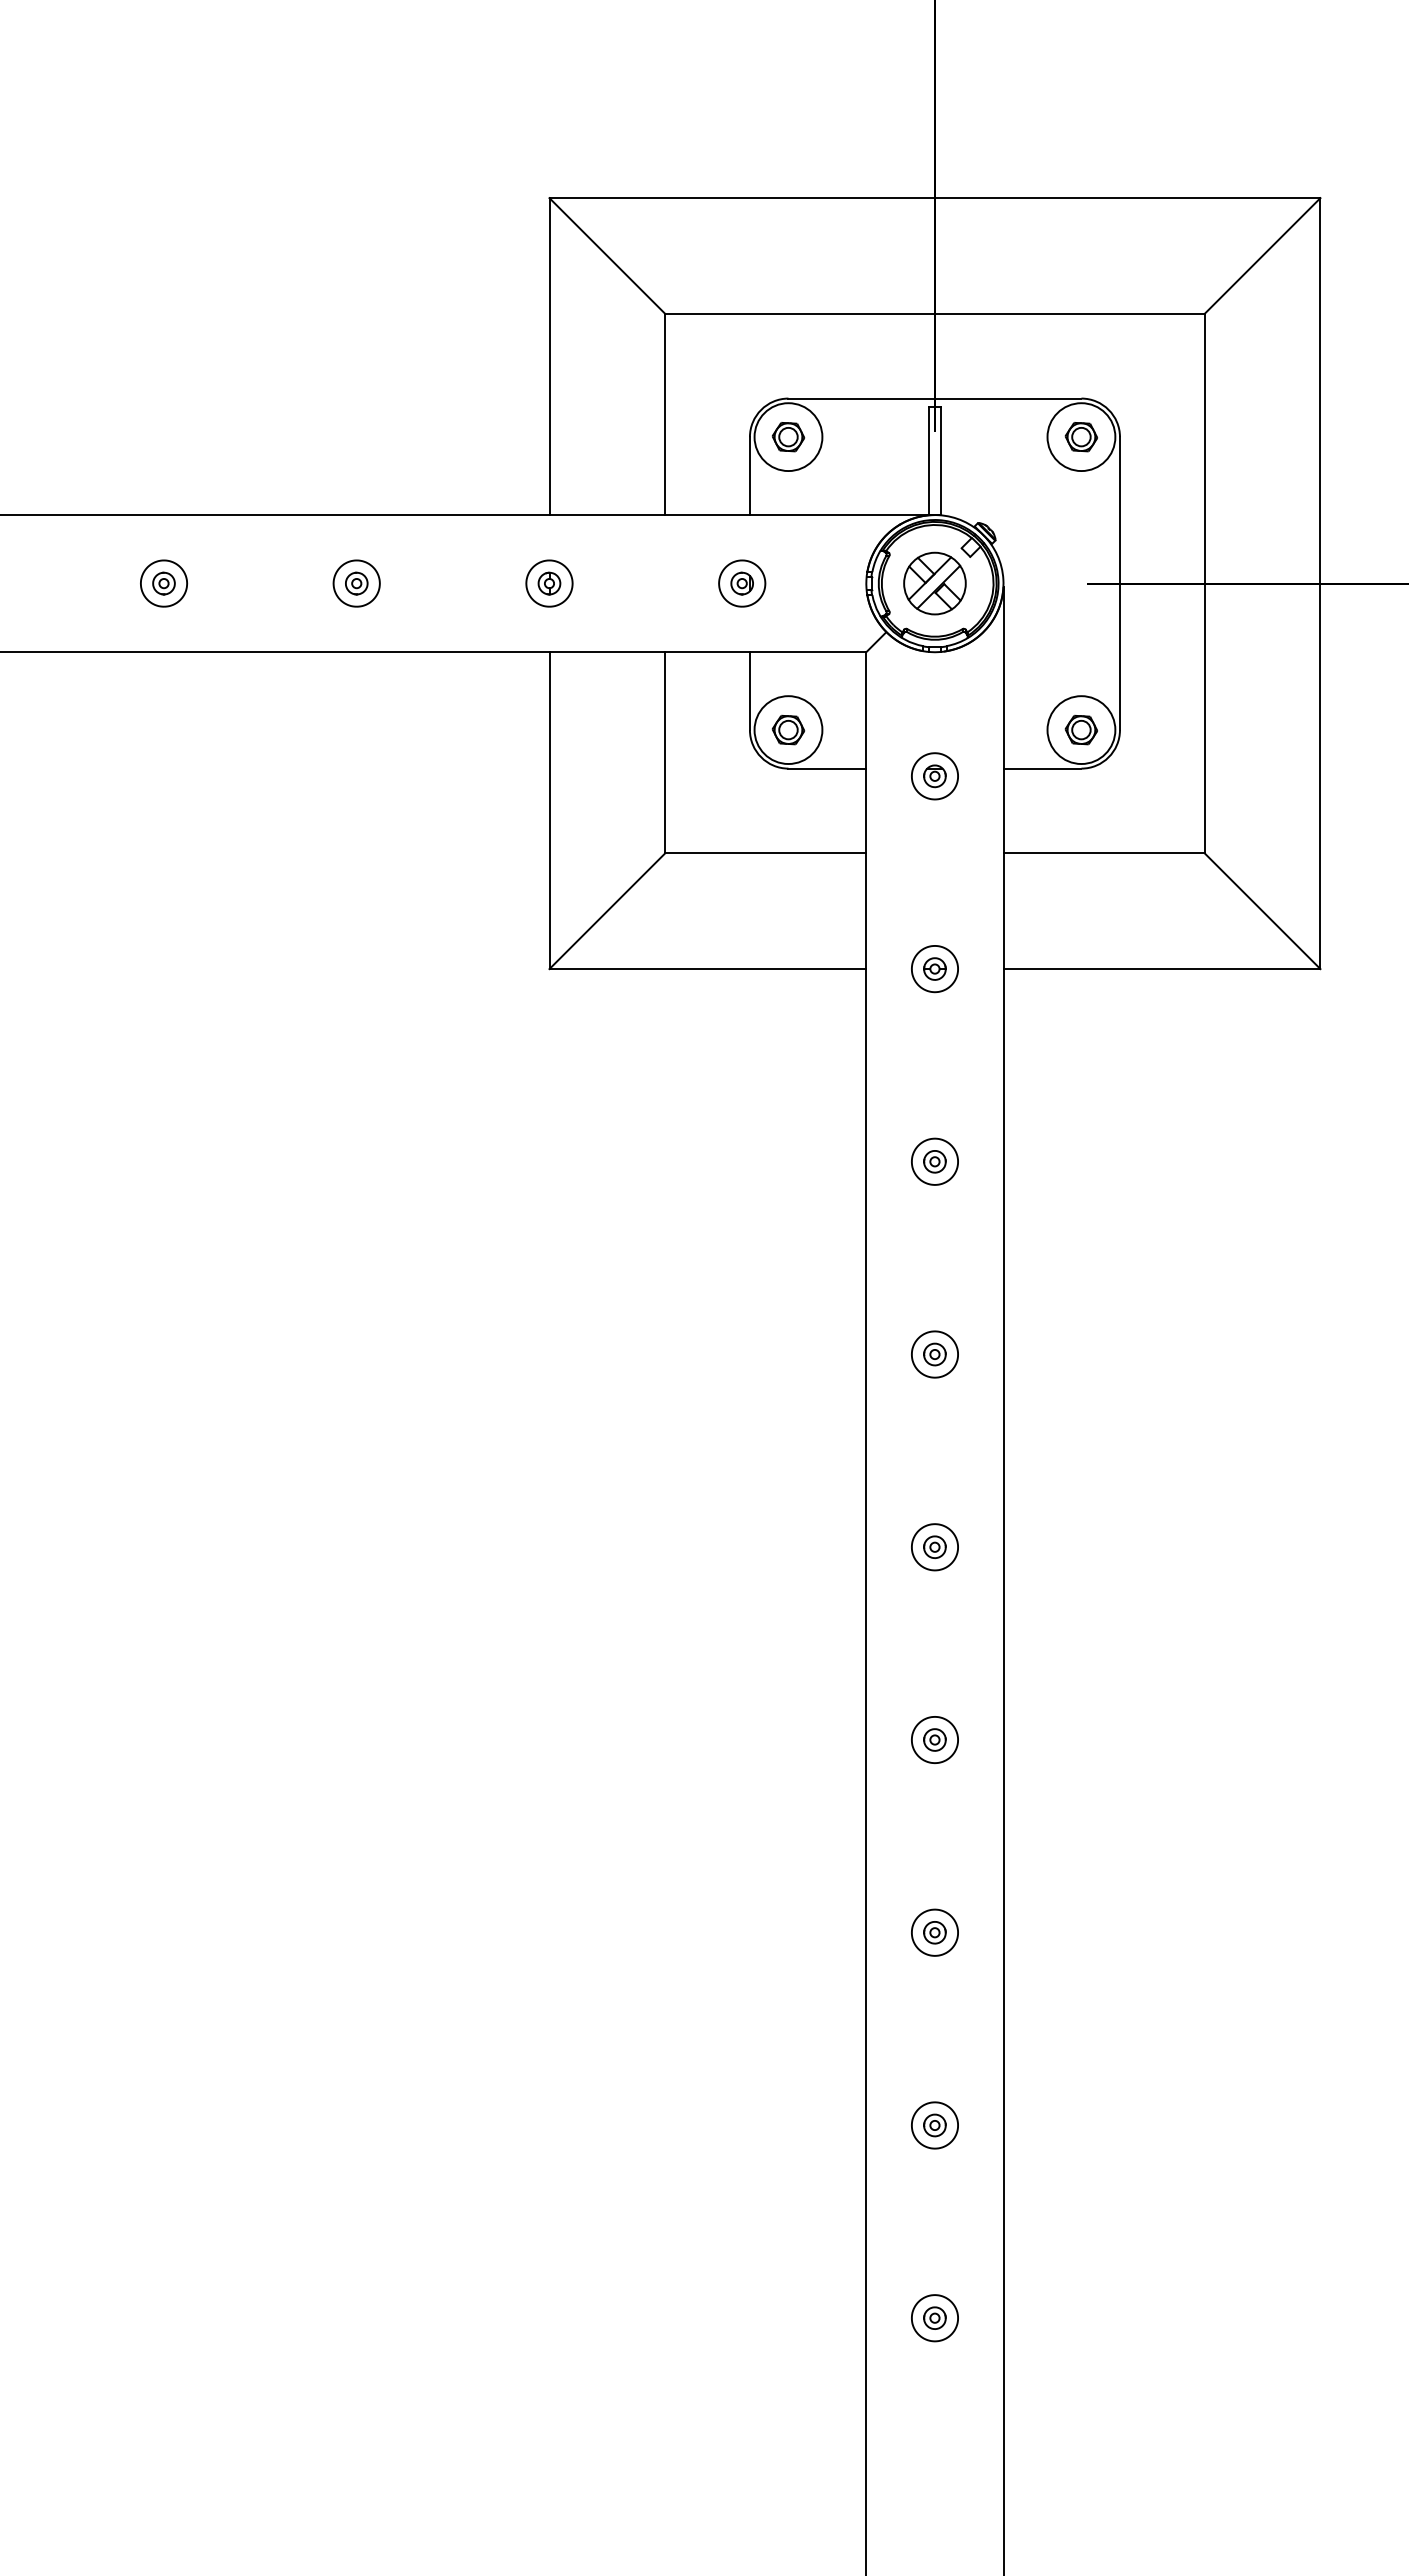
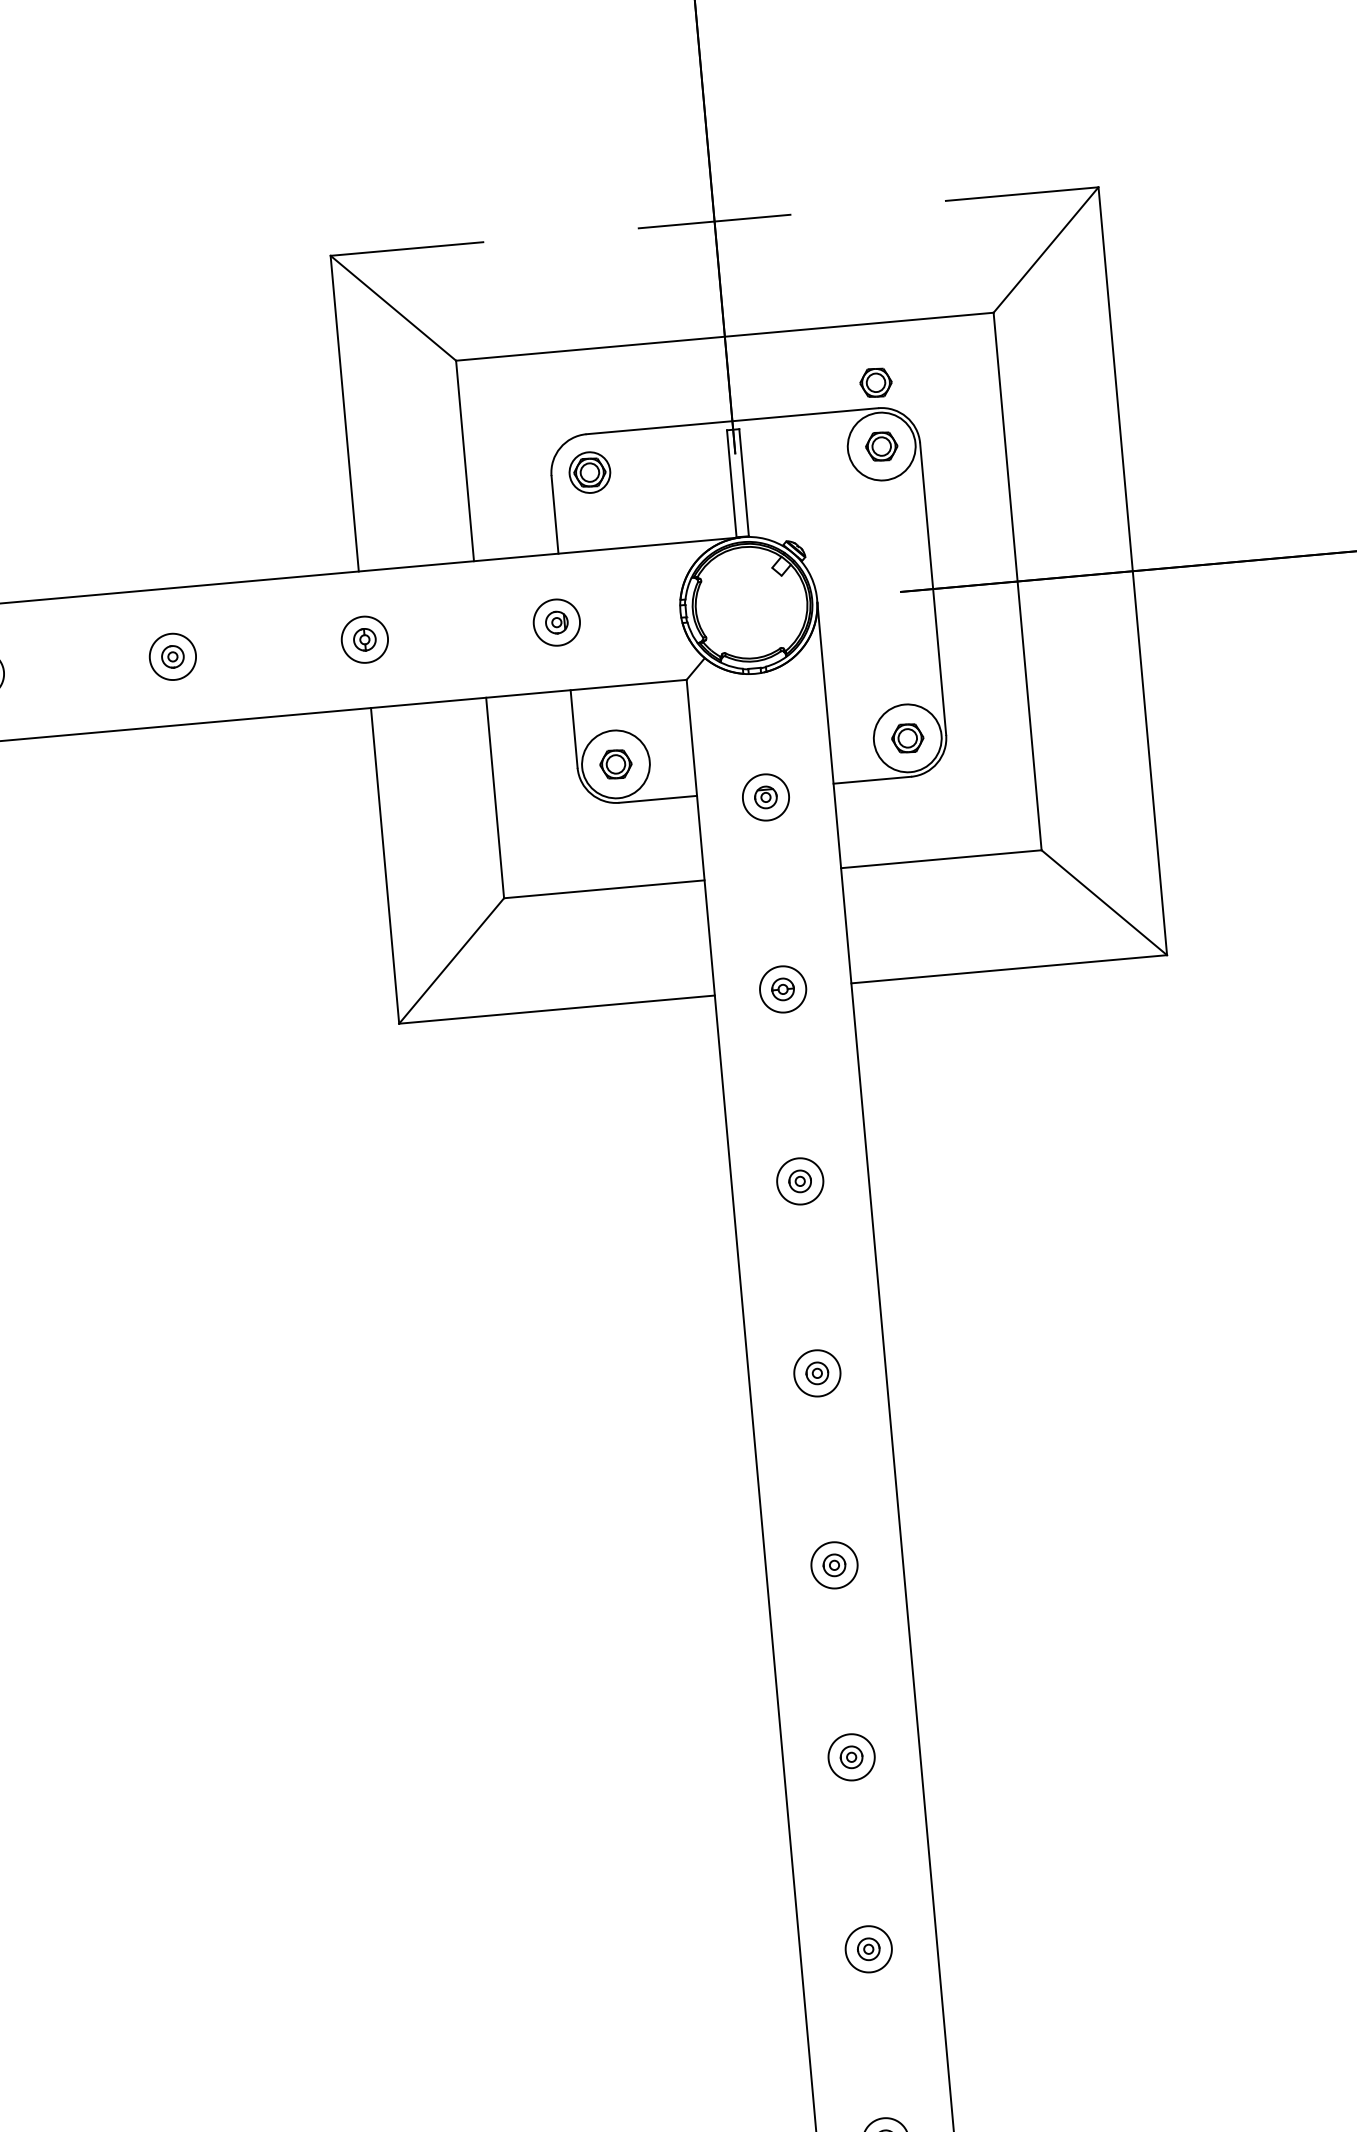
line: (934, 198) -> (714, 221), solid -> dashed
part: (1080, 373) -> (875, 383), added
circle: (788, 437) -> (589, 473), size x0.6
part: (934, 583) -> (748, 605), removed

